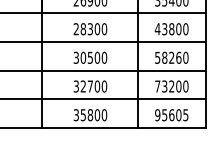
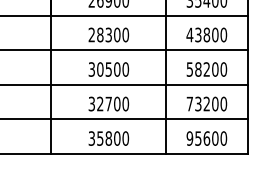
text: (178, 57) -> (215, 69), 58260 -> 58200
text: (185, 115) -> (223, 138), 95605 -> 95600

